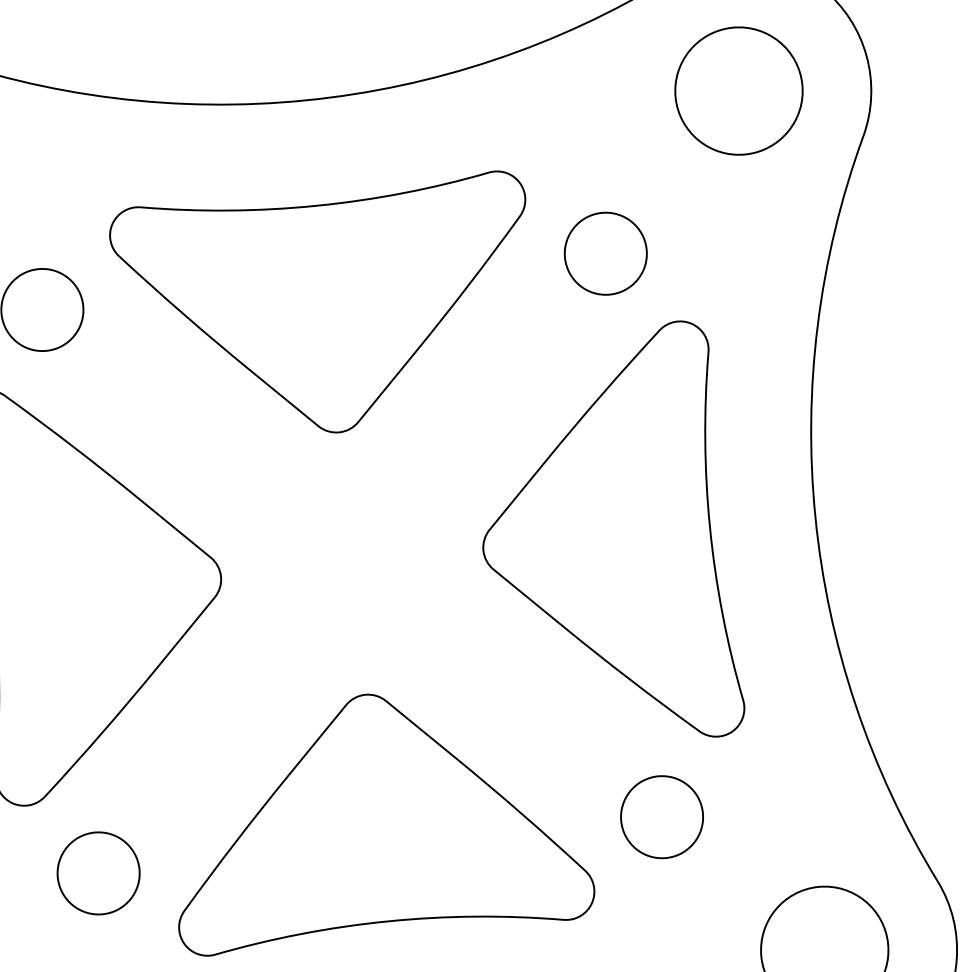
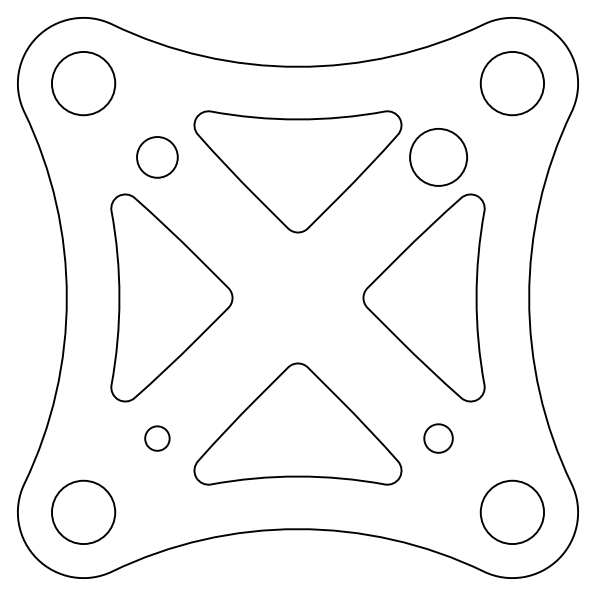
circle: (605, 253) -> (438, 157), size x1.4
circle: (661, 817) -> (438, 438), size x0.7
circle: (98, 873) -> (157, 438), size x0.6

